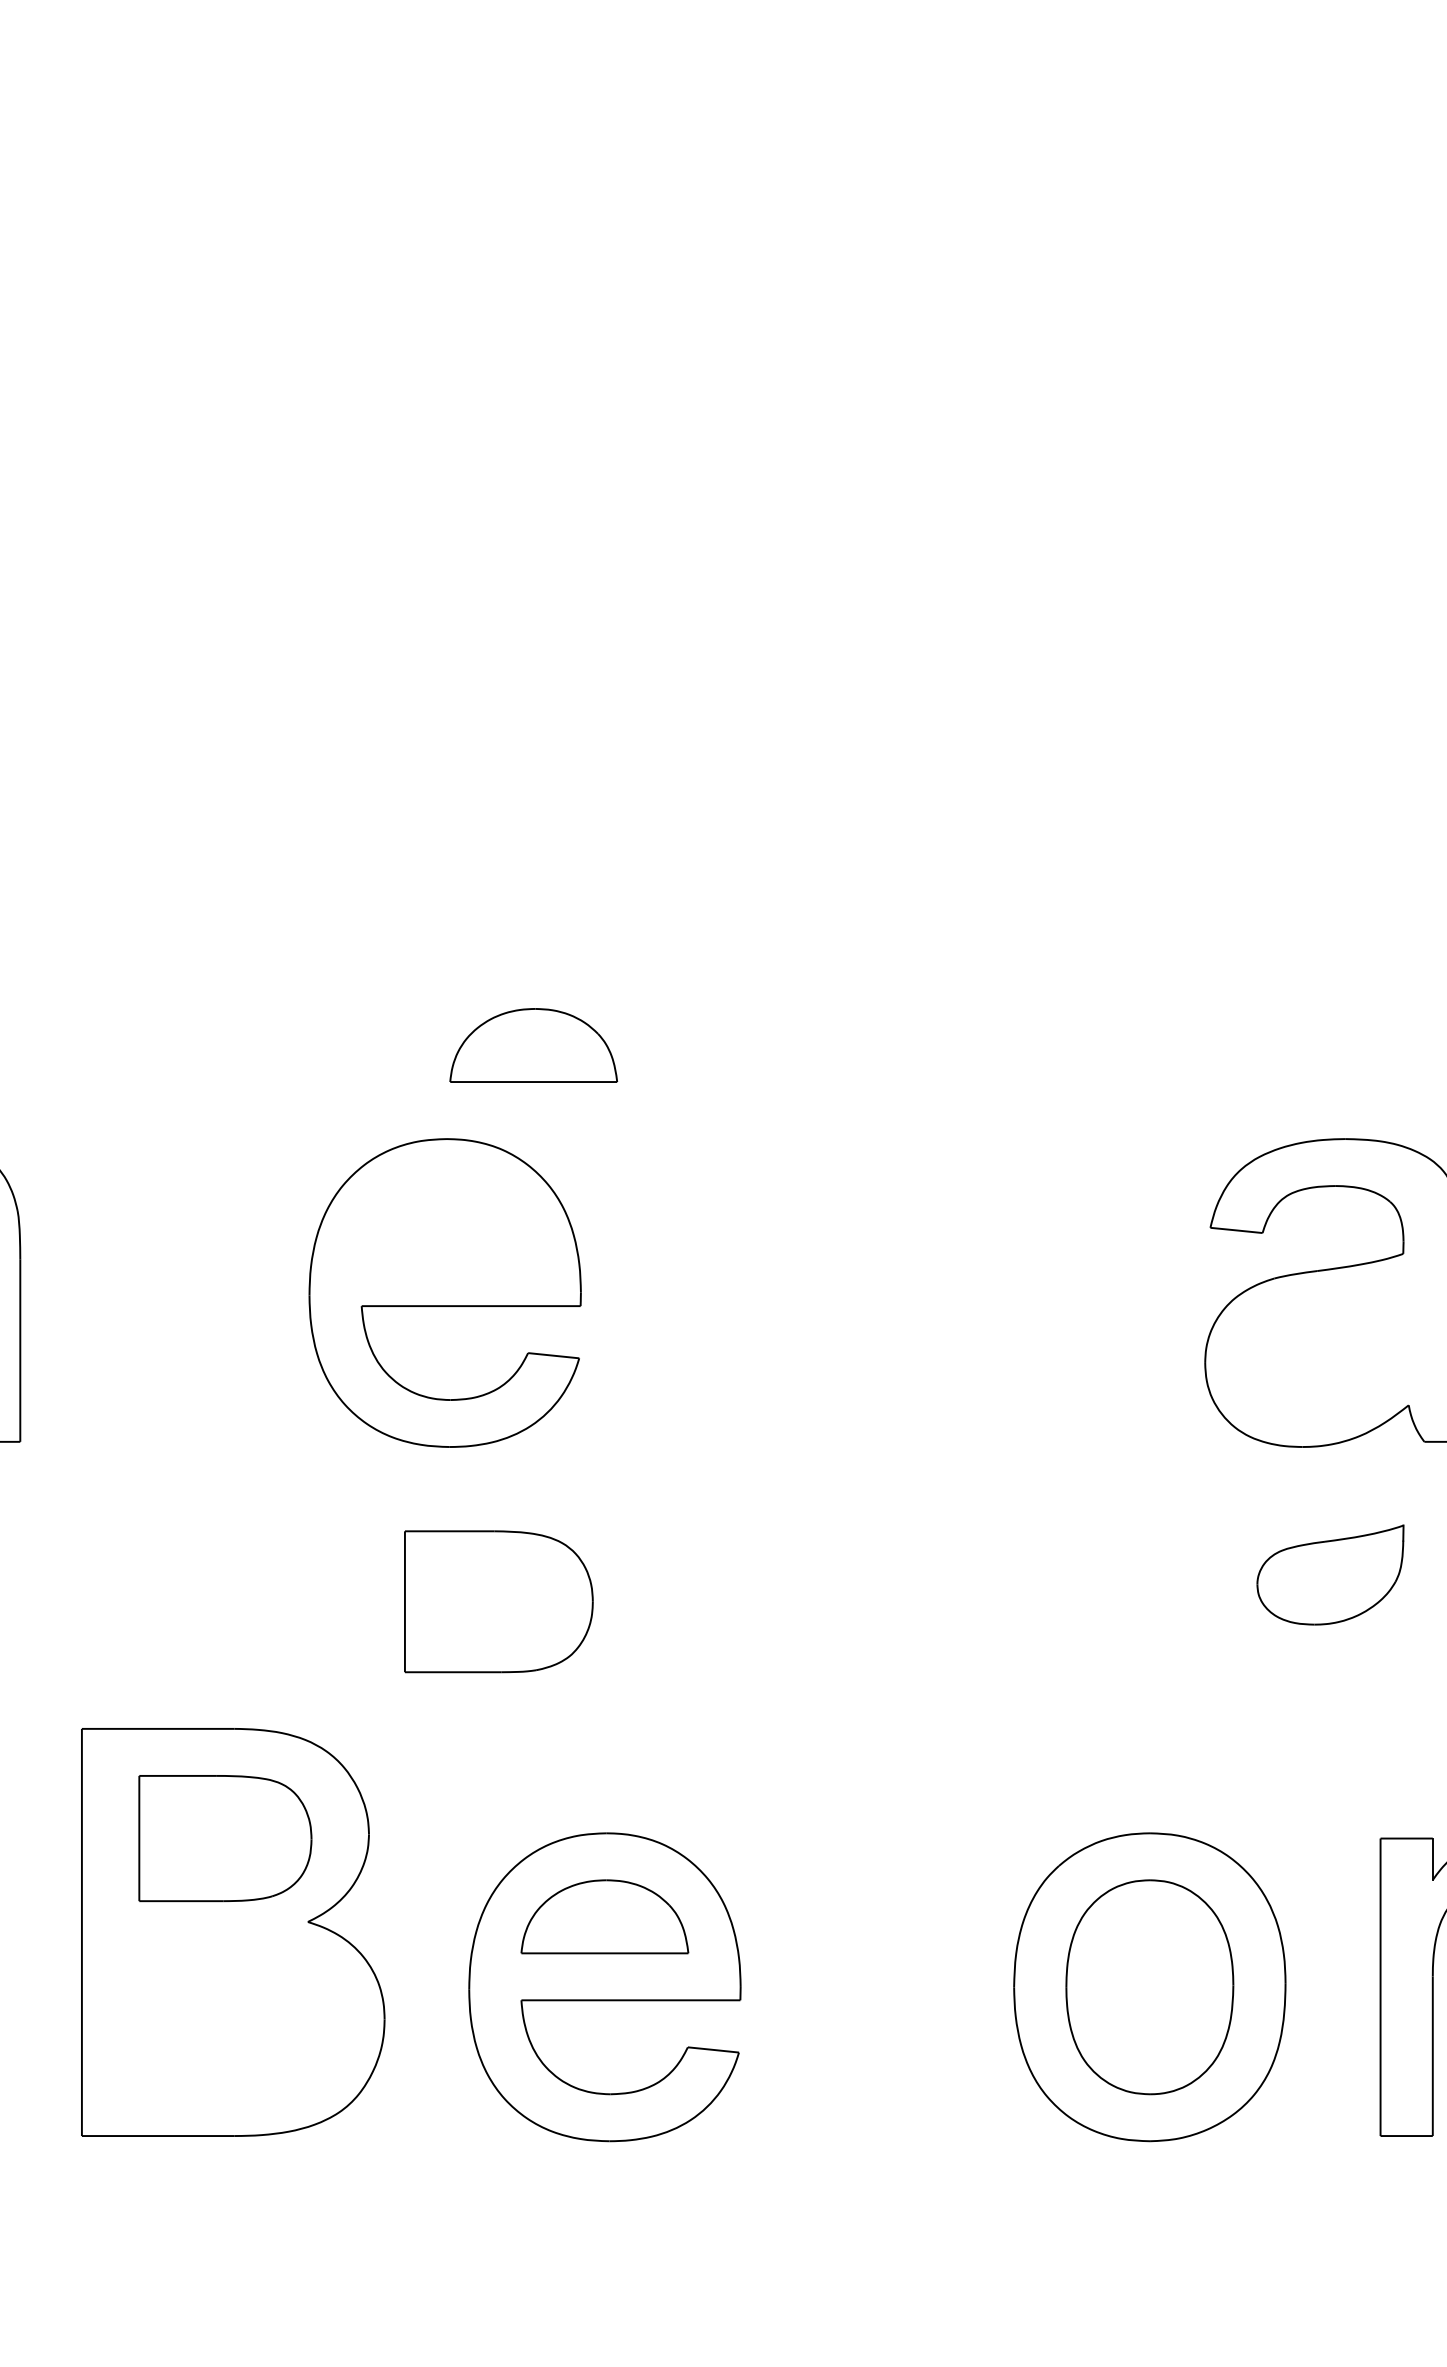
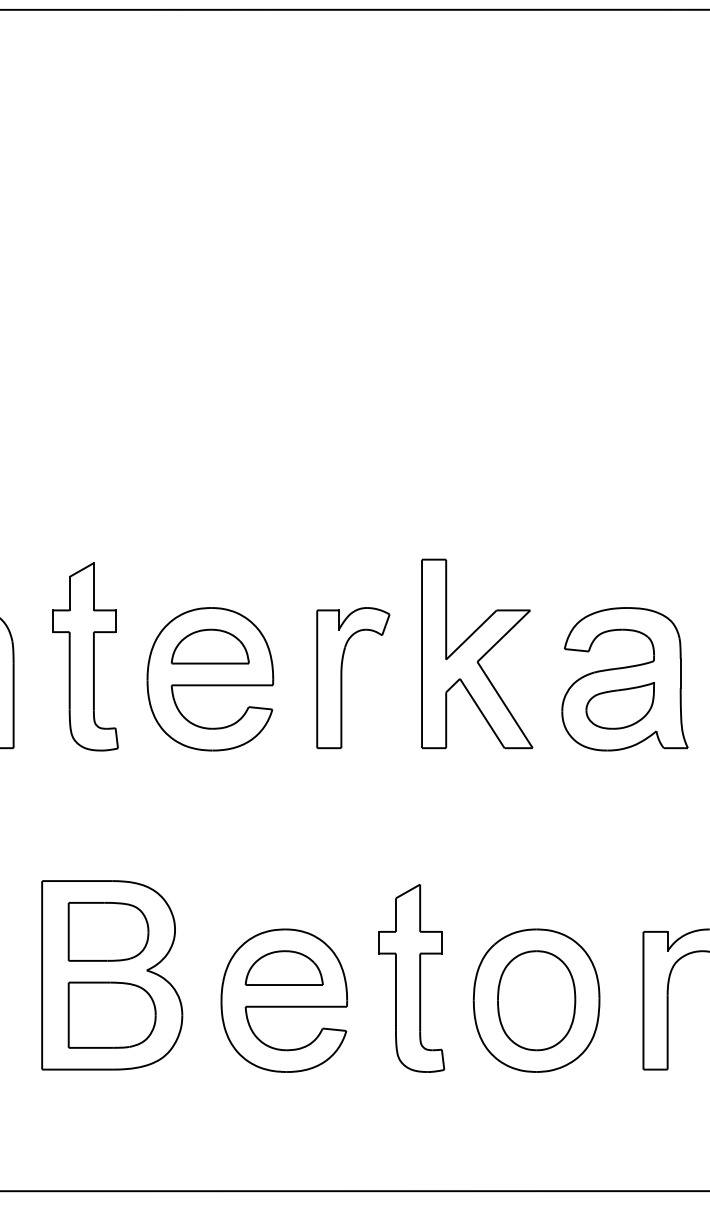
part: (531, 1045) -> (209, 646), moved
part: (1022, 1237) -> (477, 653), added
part: (175, 1243) -> (85, 656), added
part: (730, 1291) -> (342, 678), added
part: (1328, 1574) -> (619, 705), moved
part: (497, 1600) -> (111, 1014), moved
part: (879, 1939) -> (411, 978), added

